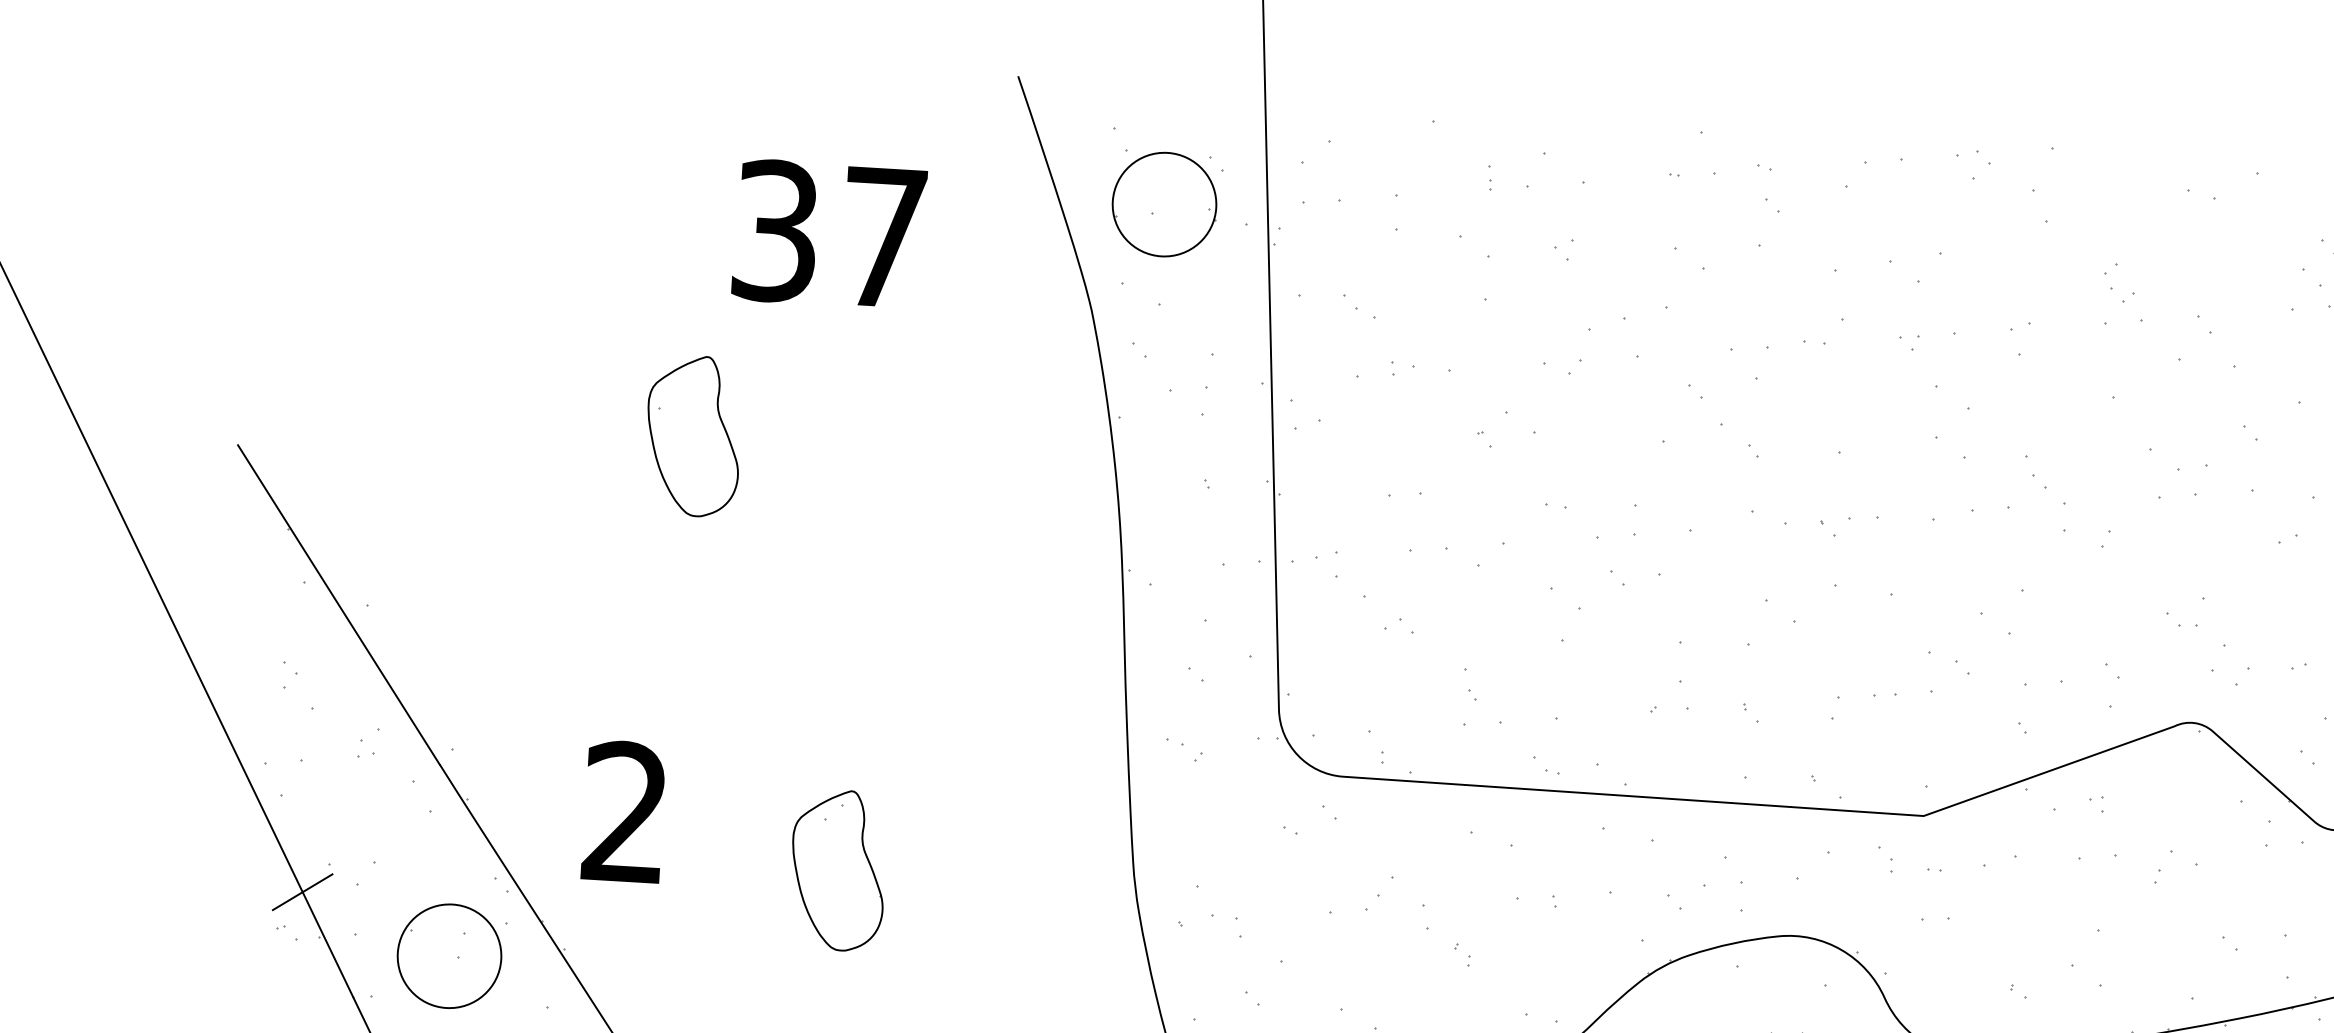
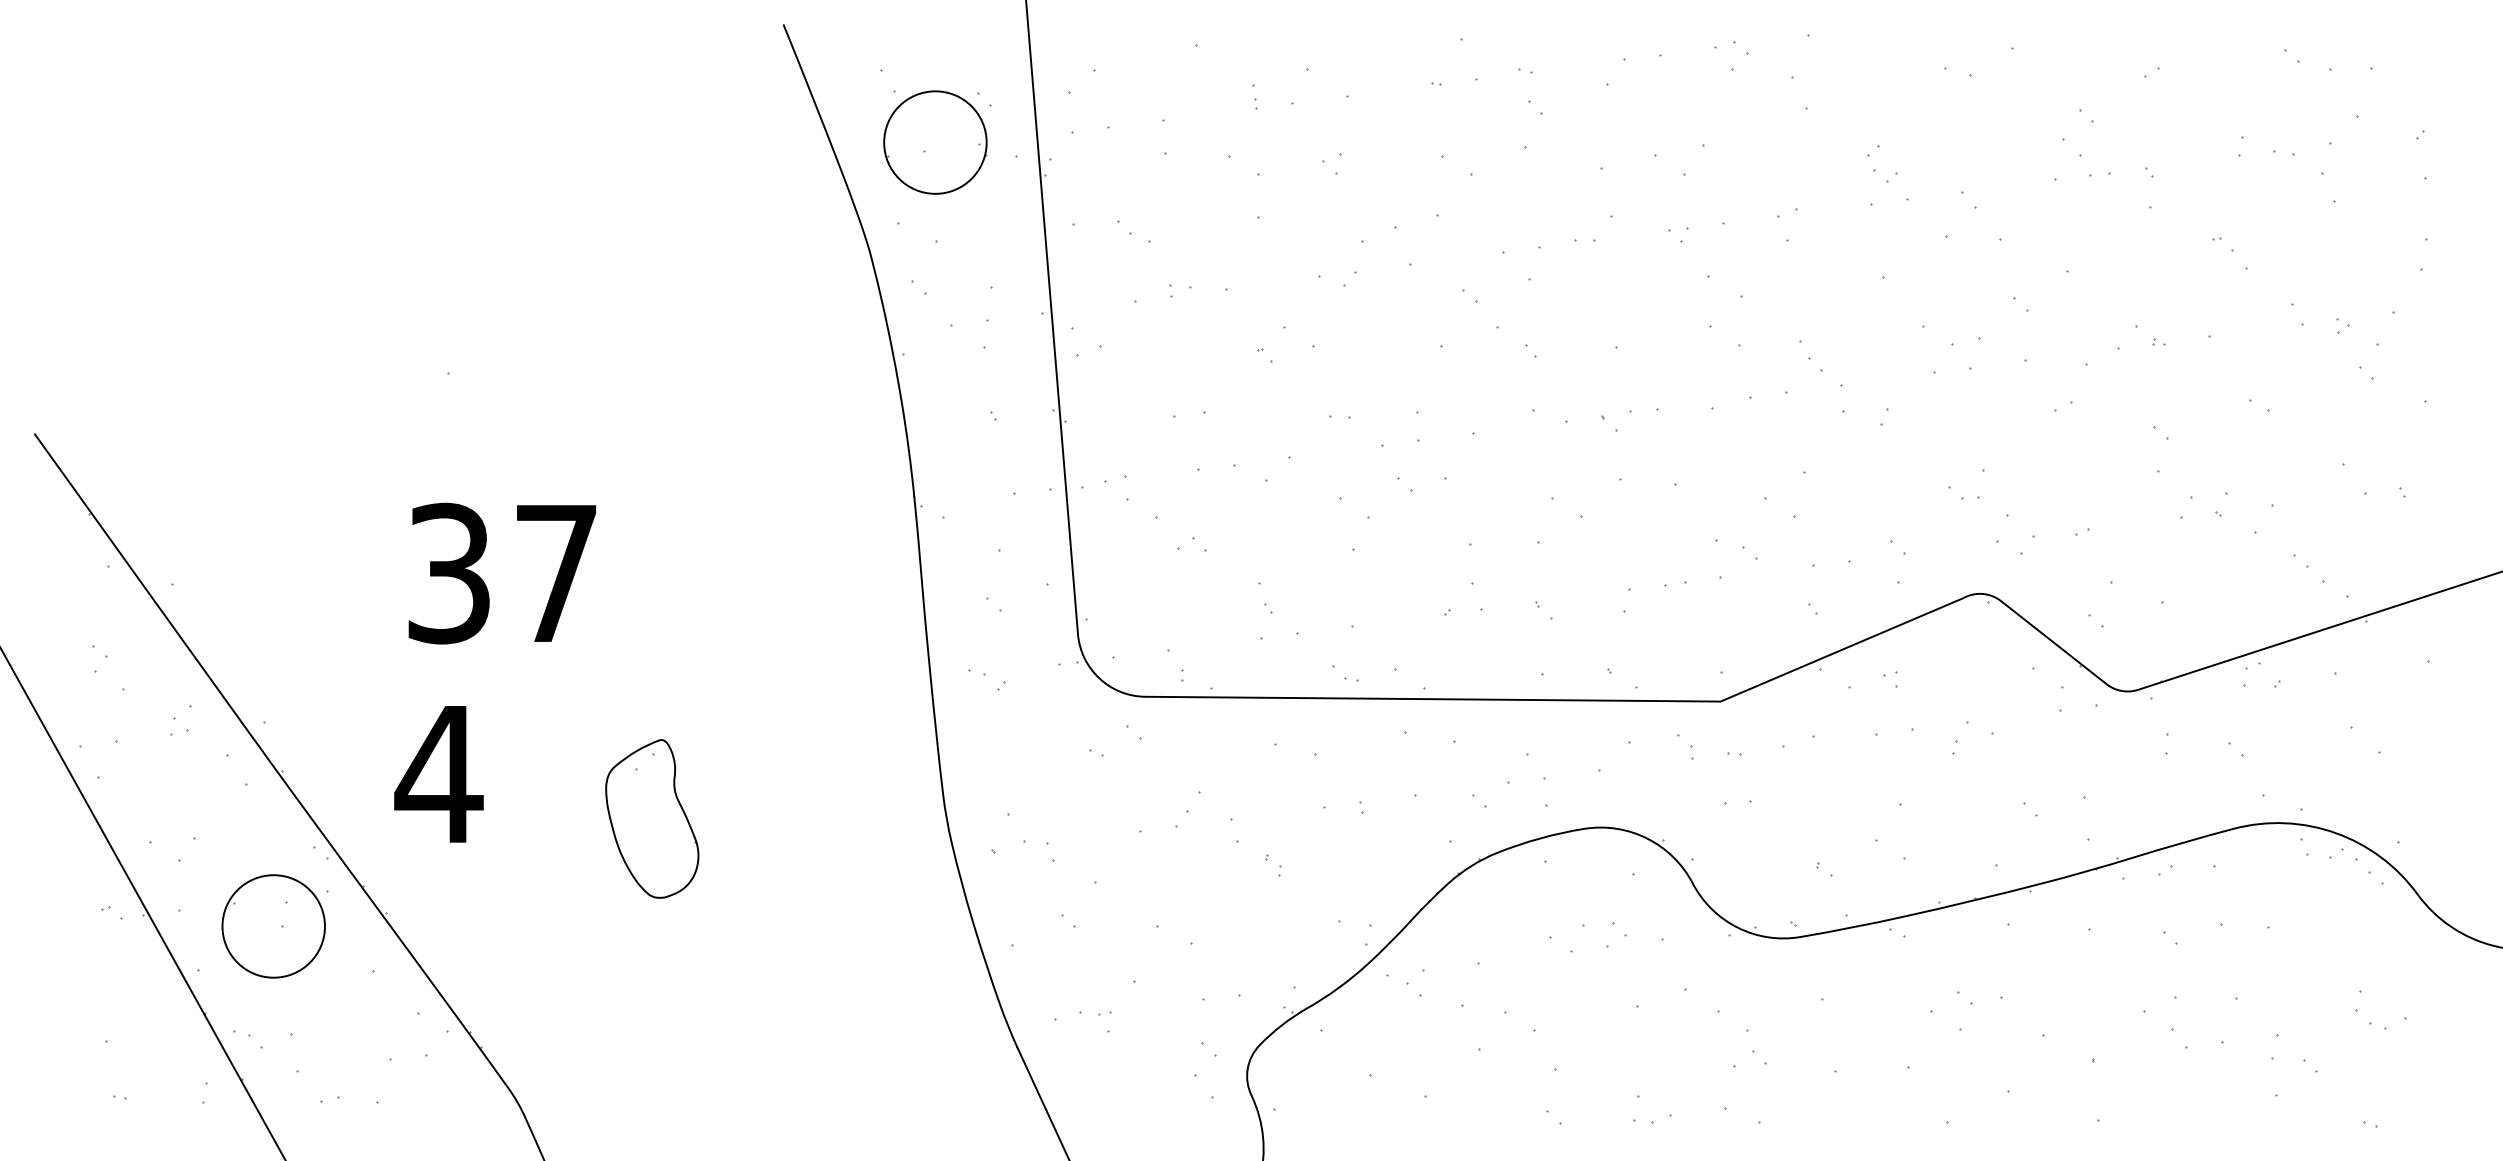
text: (829, 234) -> (502, 573), moved
part: (693, 435) -> (484, 398), removed
text: (625, 810) -> (438, 772), 2 -> 4
line: (302, 891) -> (124, 871), removed

